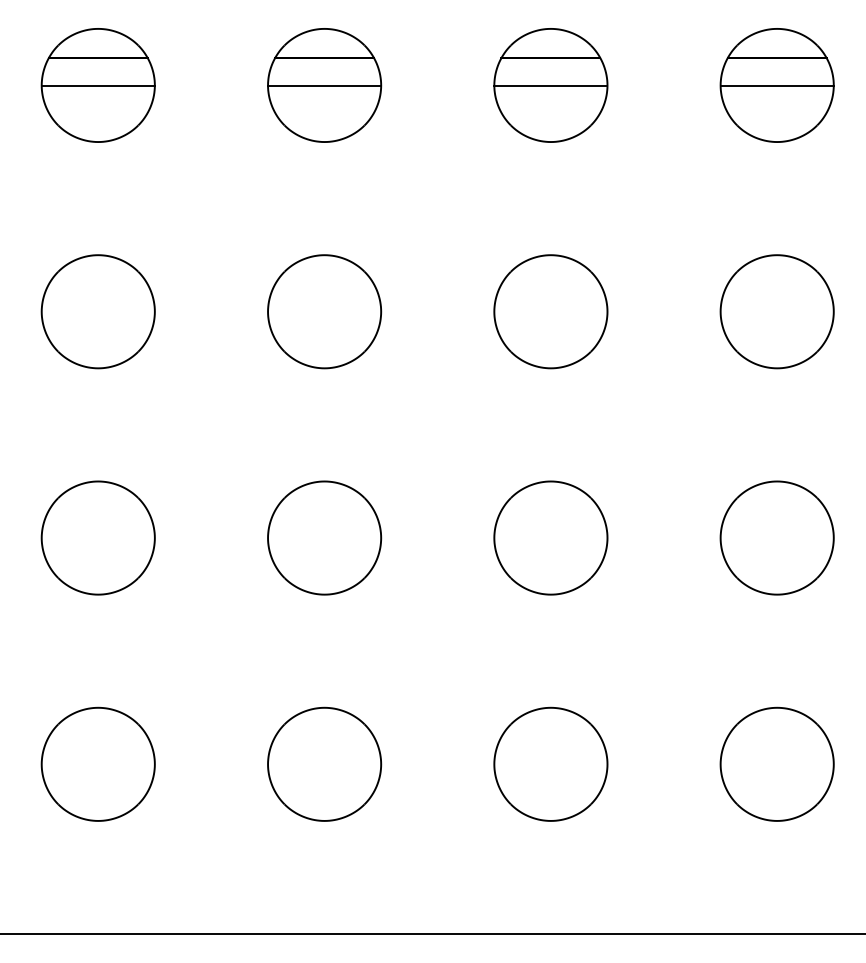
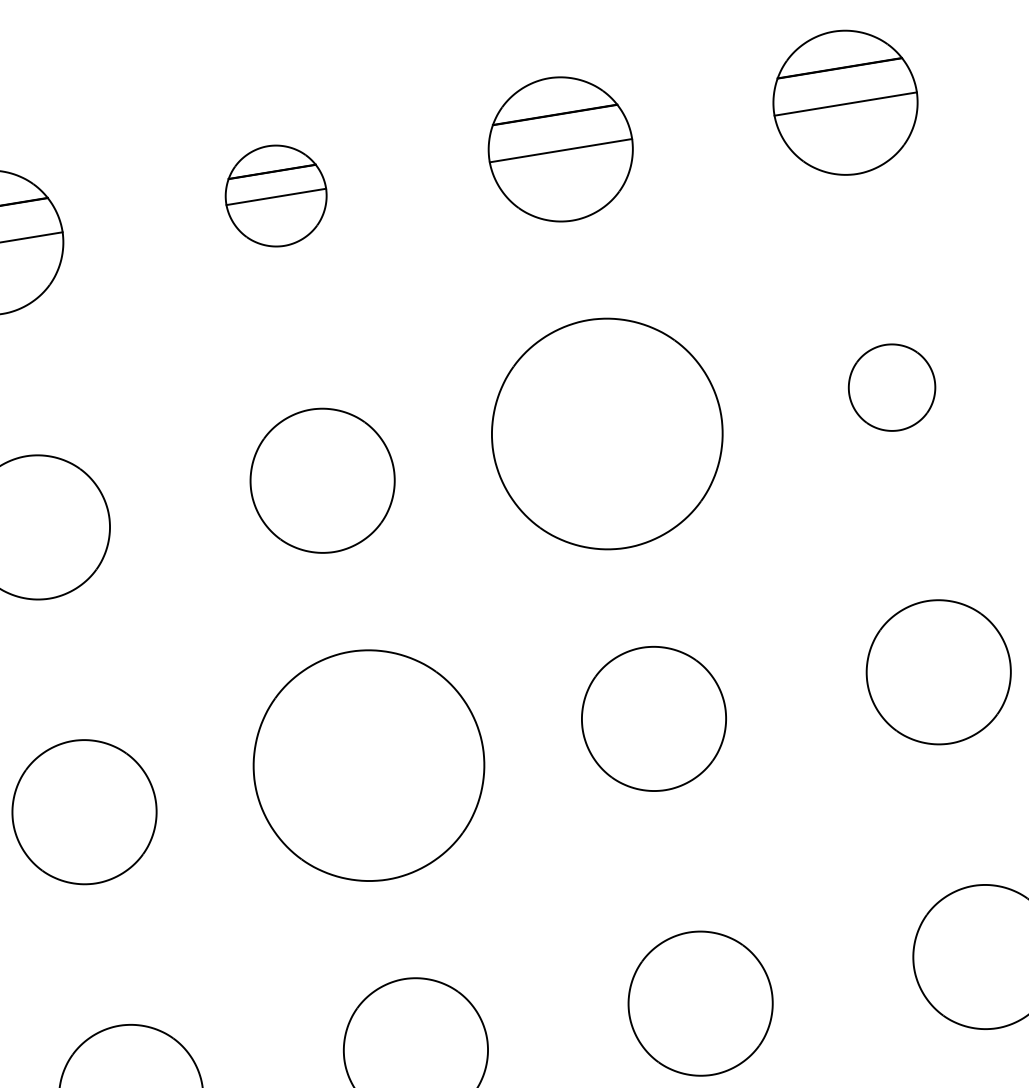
part: (324, 85) -> (275, 196), size x0.7
part: (550, 311) -> (606, 433), size x1.6
part: (776, 311) -> (891, 387), size x0.6
part: (324, 537) -> (369, 764), size x1.6

